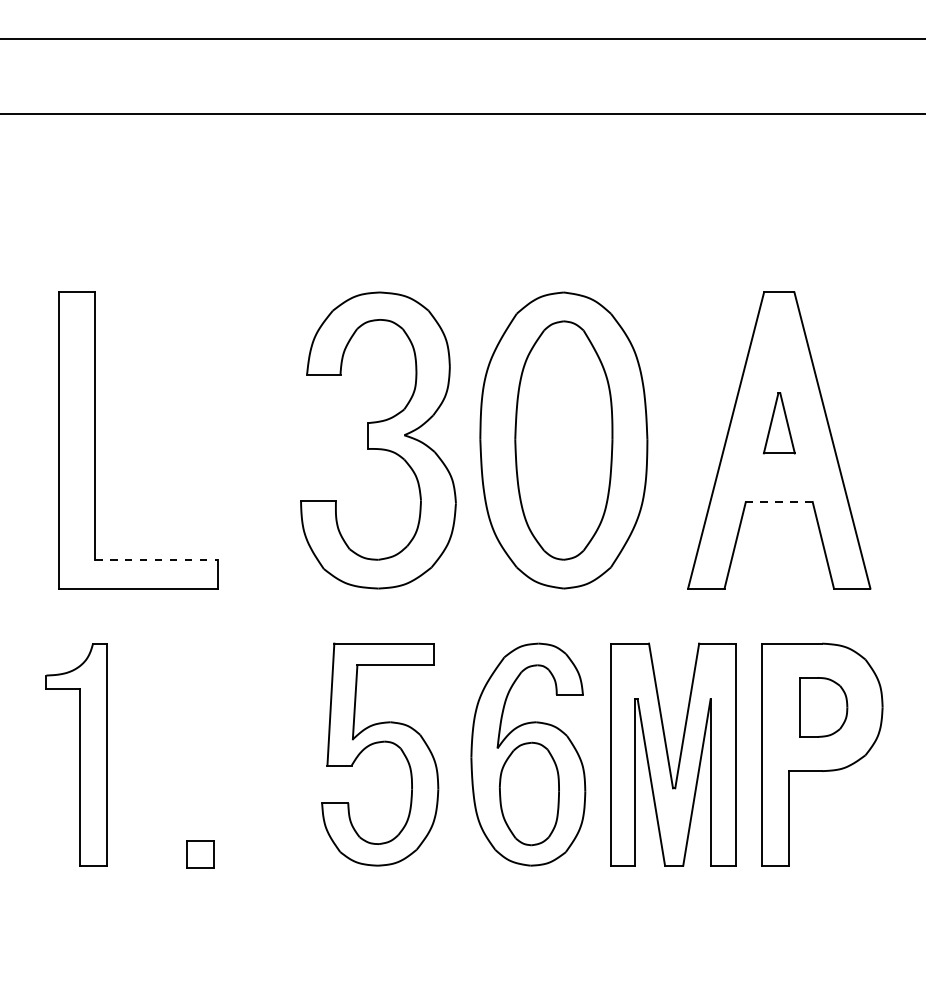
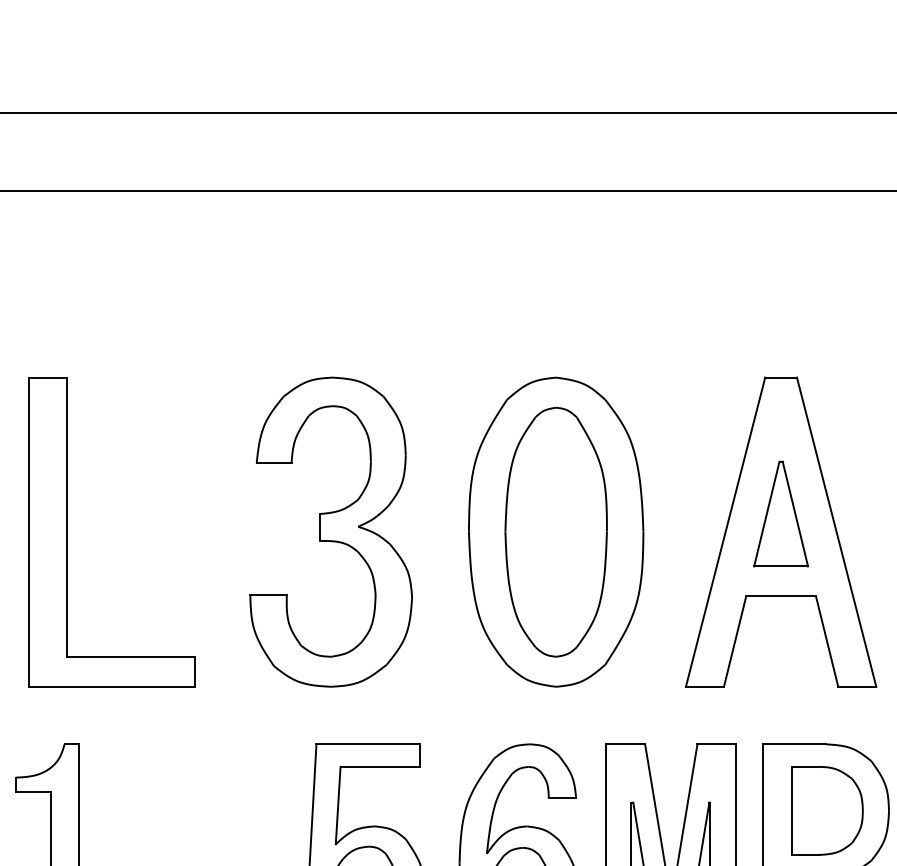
part: (779, 423) -> (781, 514), size x1.67
part: (378, 440) -> (331, 532), moved
line: (778, 502) -> (780, 596), dashed -> solid
line: (156, 559) -> (130, 656), dashed -> solid
part: (823, 707) -> (827, 811), size x1.43

